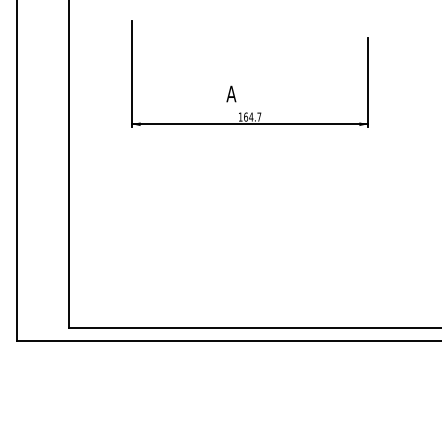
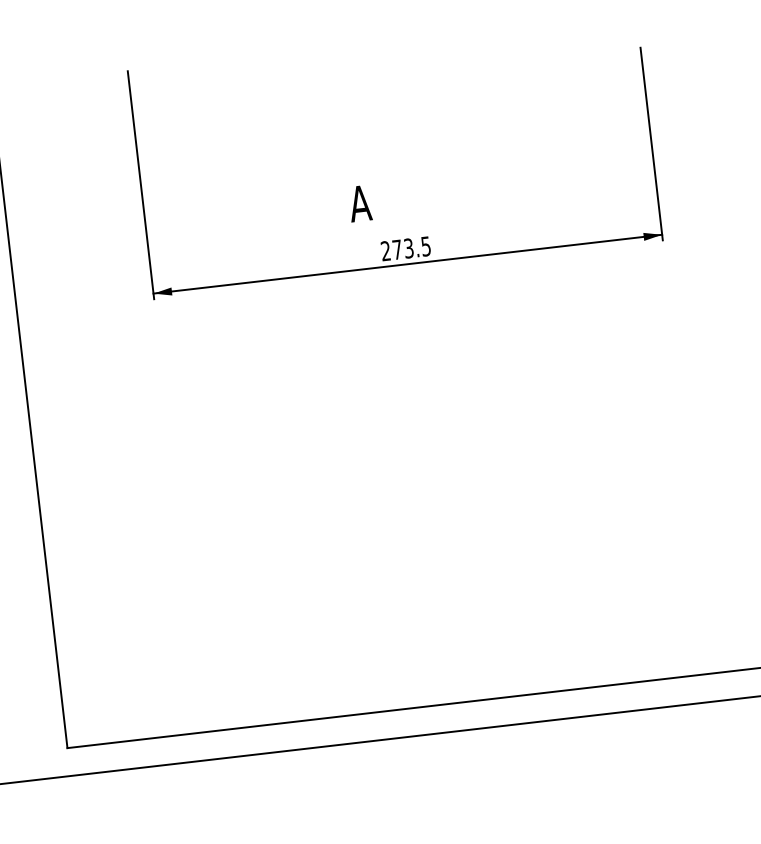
text: (249, 116) -> (404, 247), 164.7 -> 273.5

